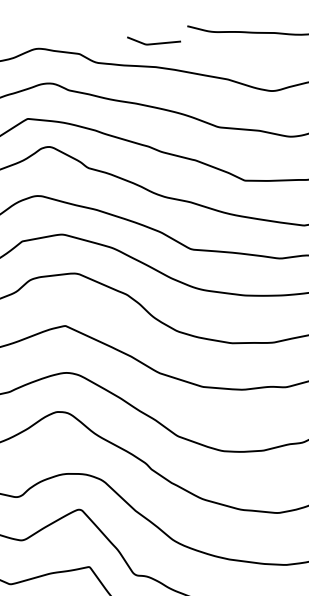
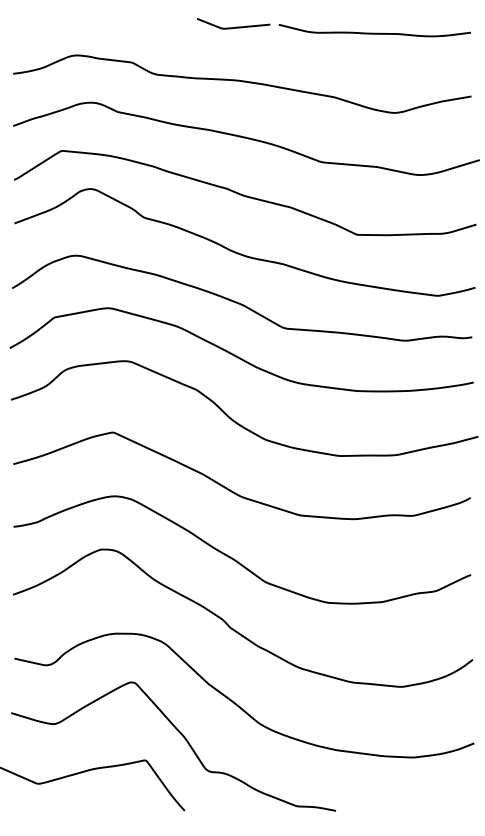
curve: (155, 42) -> (235, 26), moved

